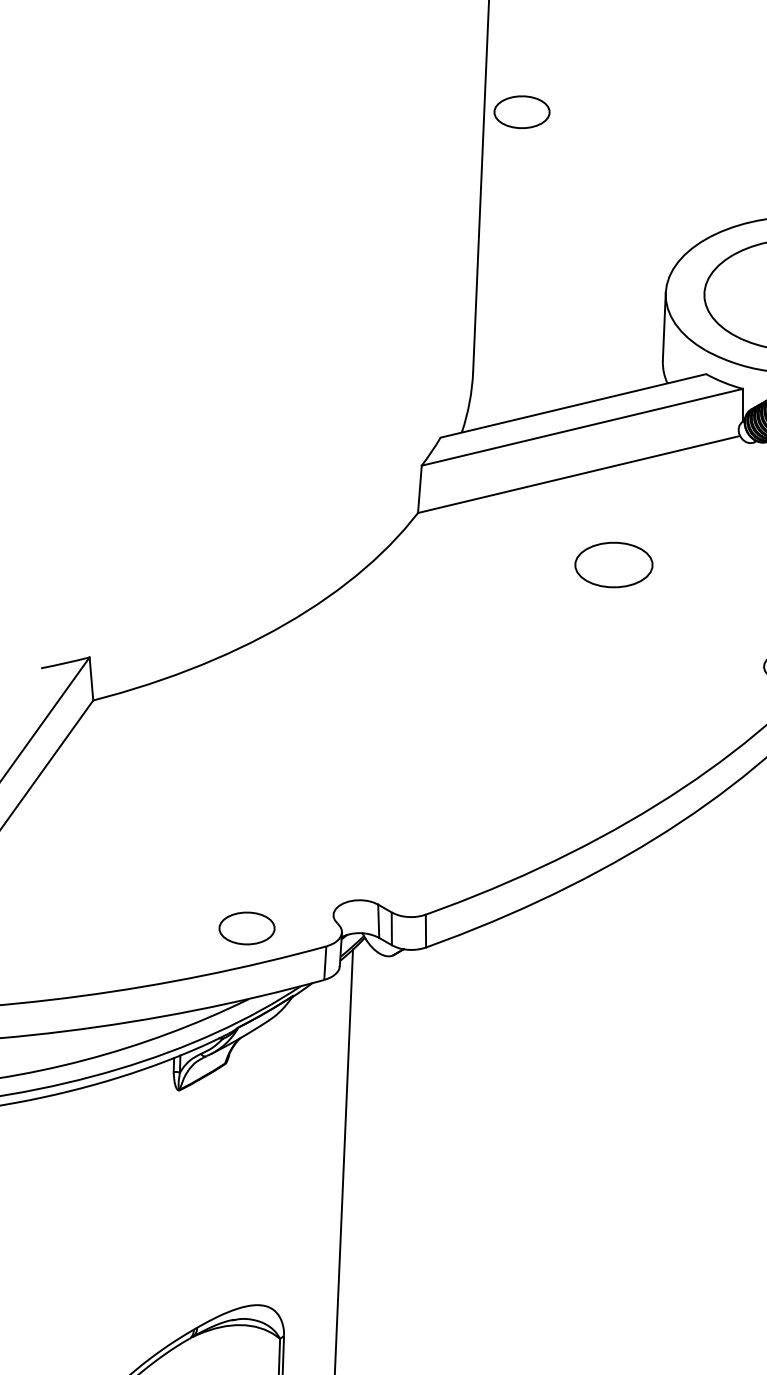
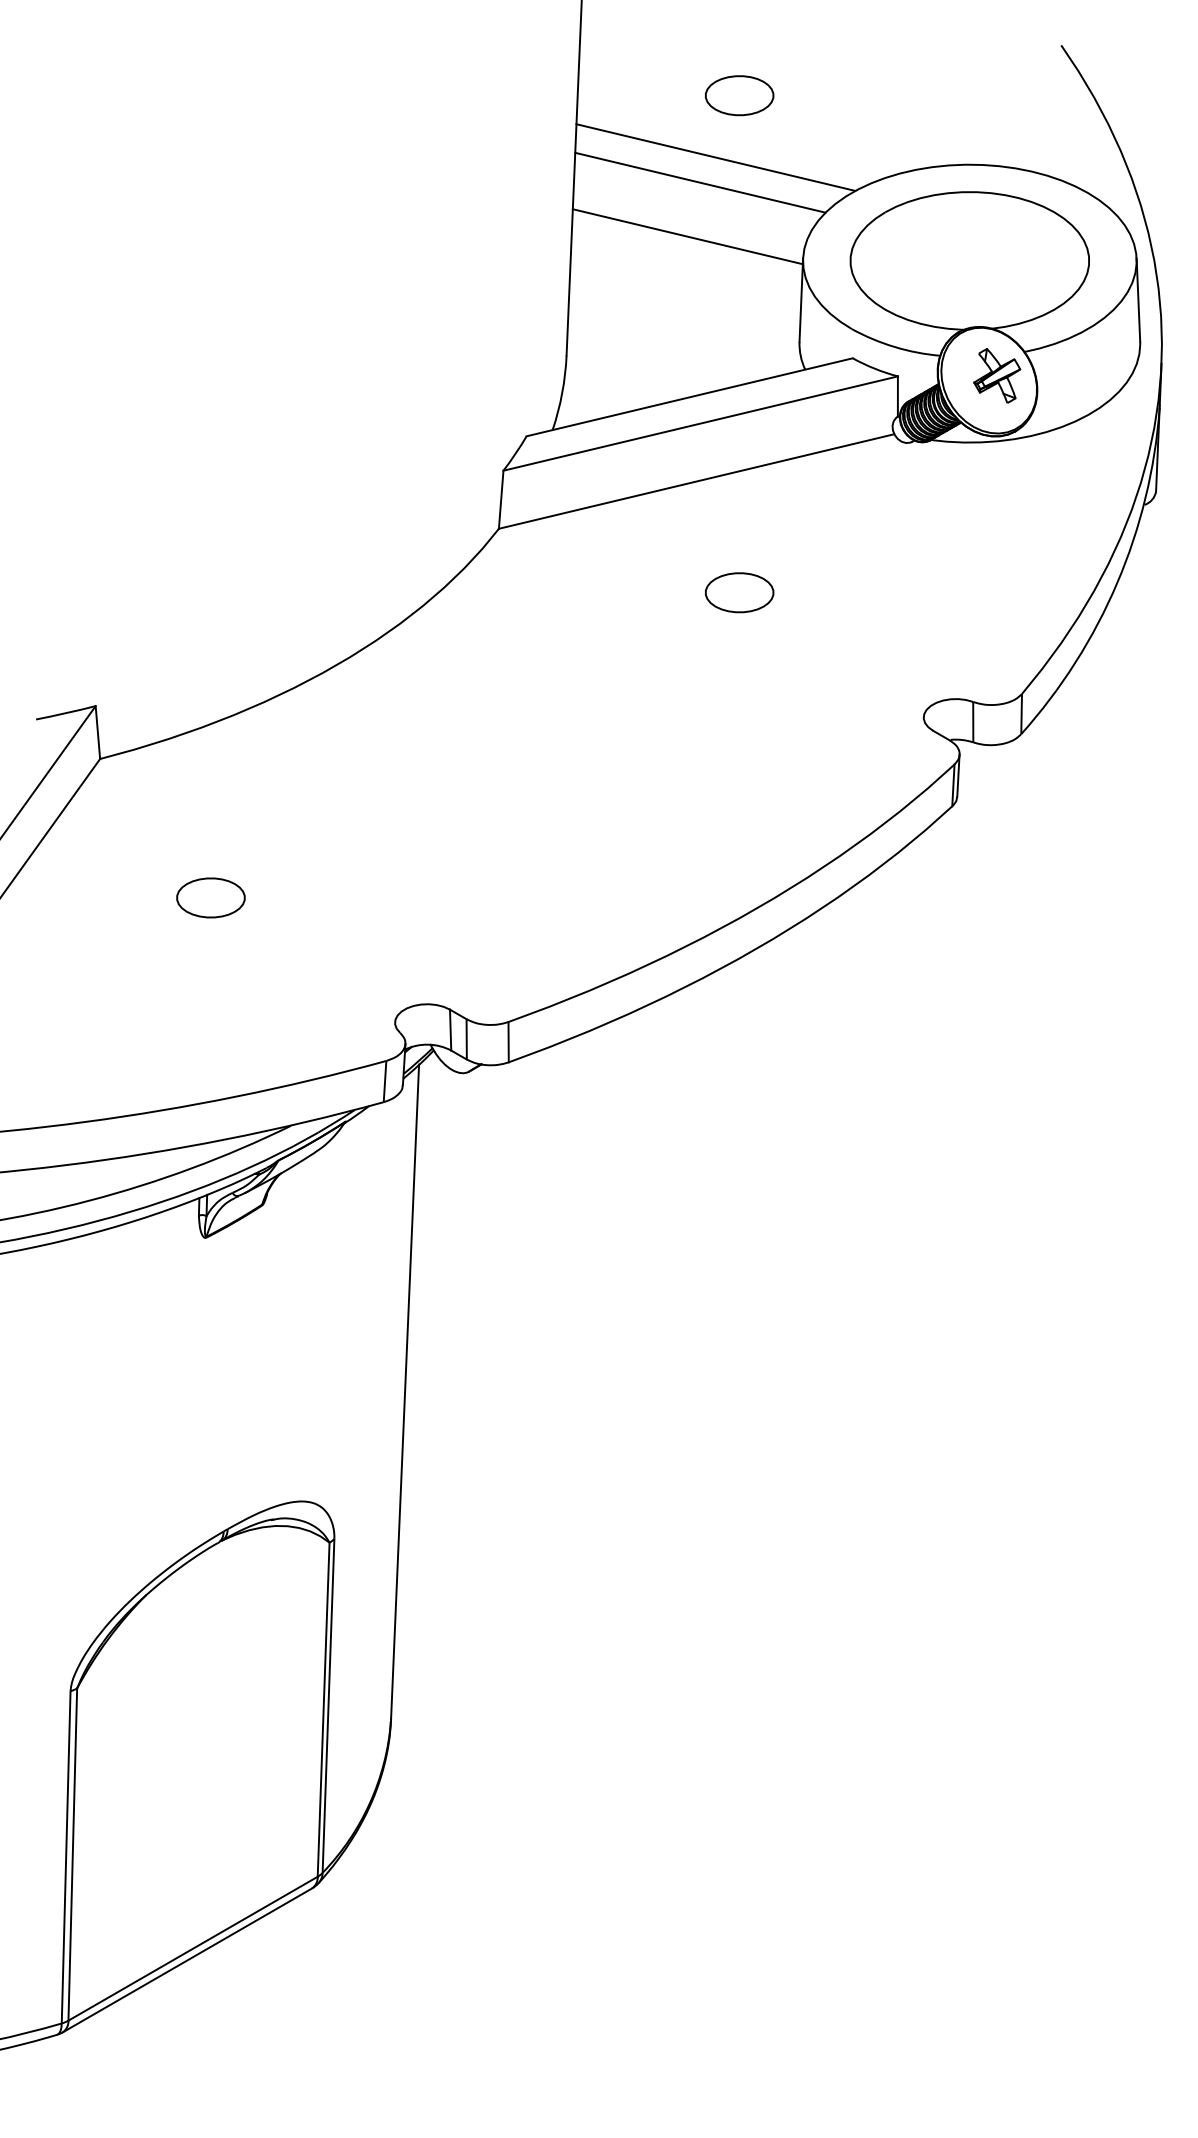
part: (521, 112) -> (739, 95), moved
line: (594, 210) -> (715, 157), added
line: (582, 230) -> (700, 182), added
line: (571, 274) -> (687, 236), added
part: (613, 564) -> (739, 592), size x0.71
part: (246, 928) -> (210, 897), moved

